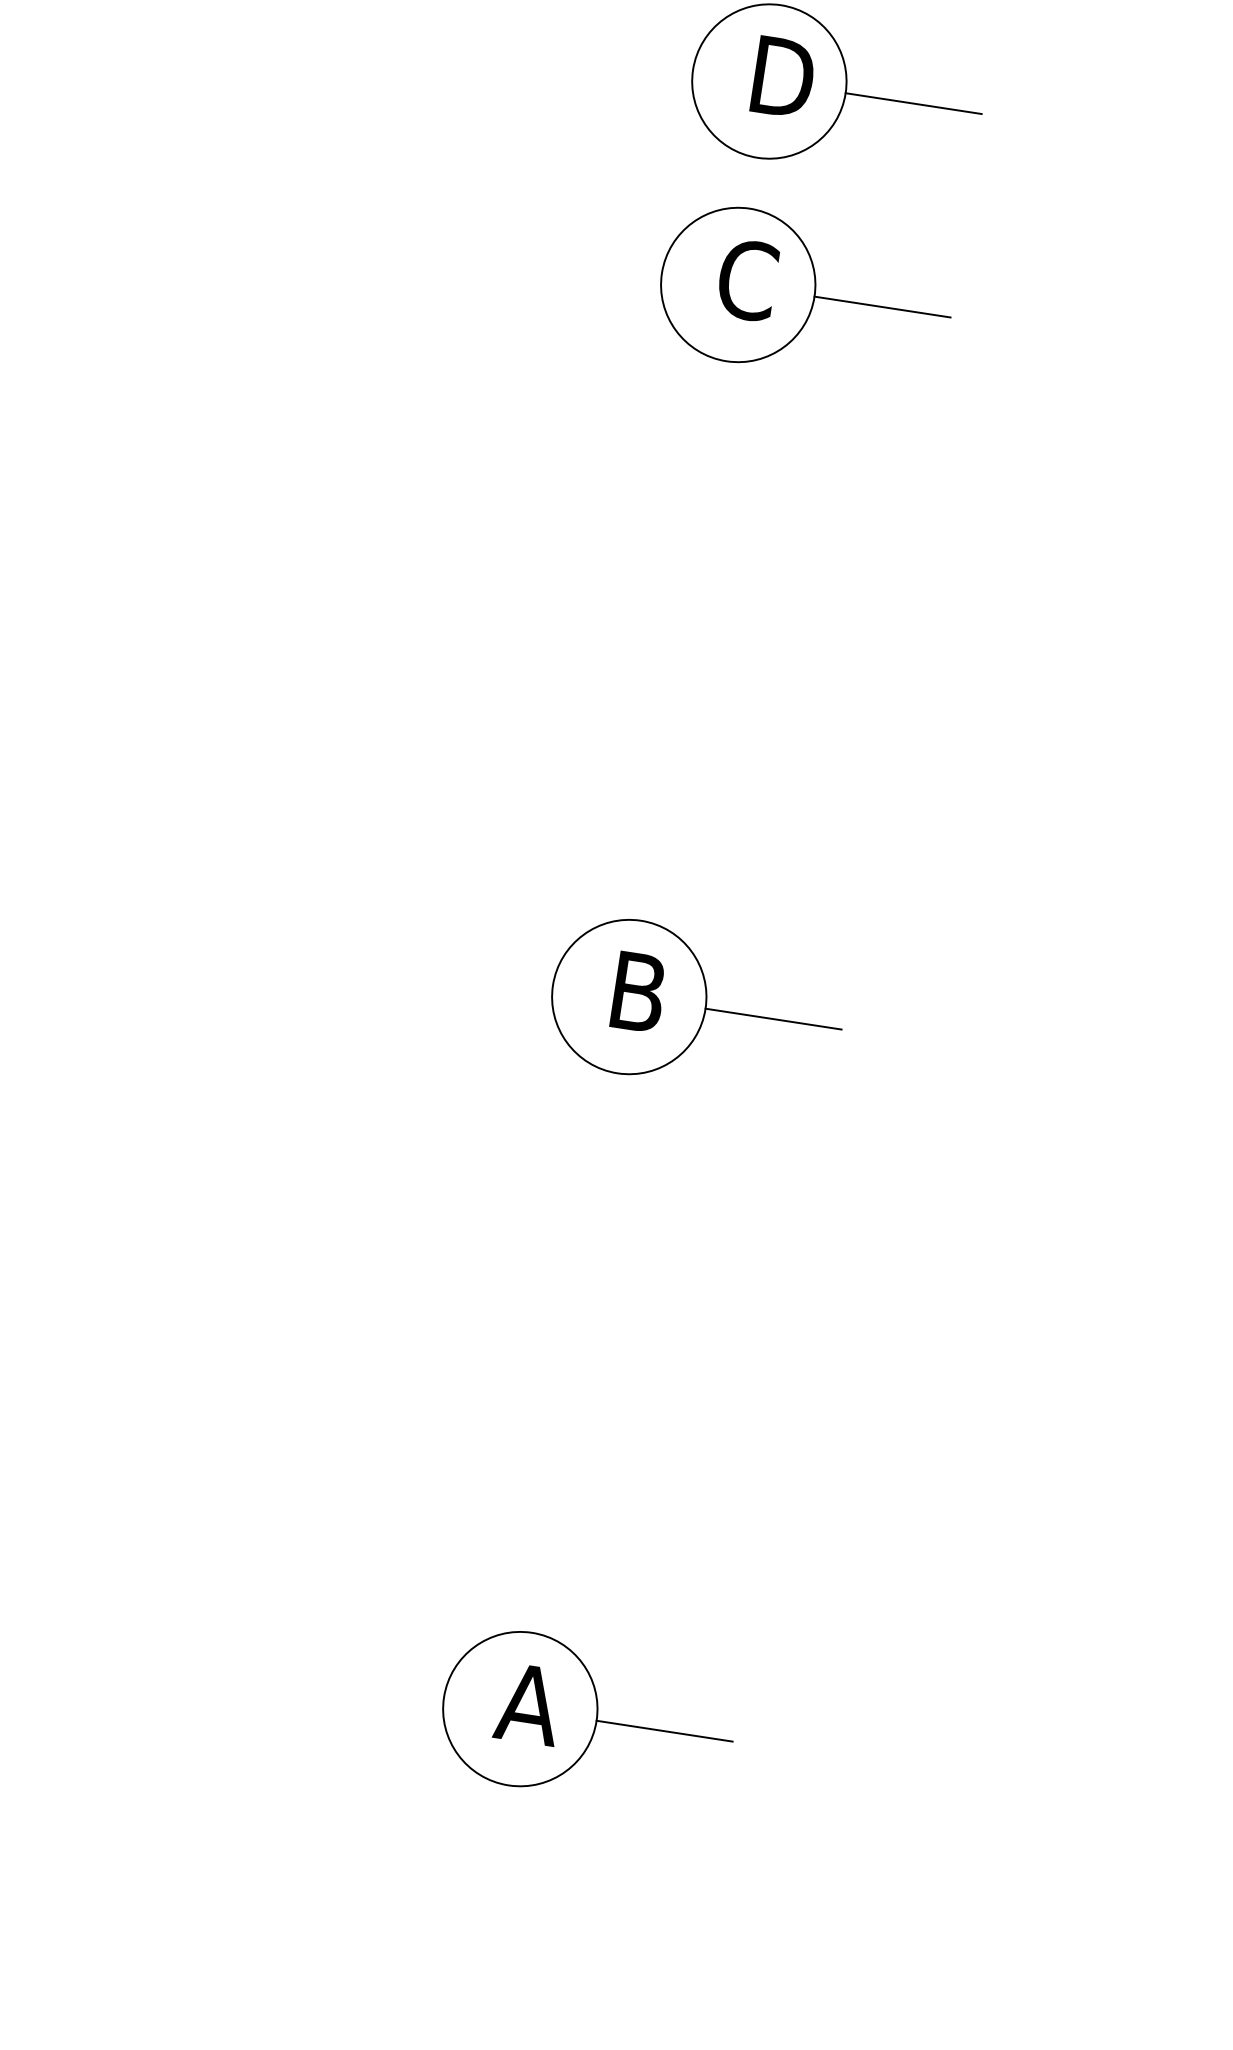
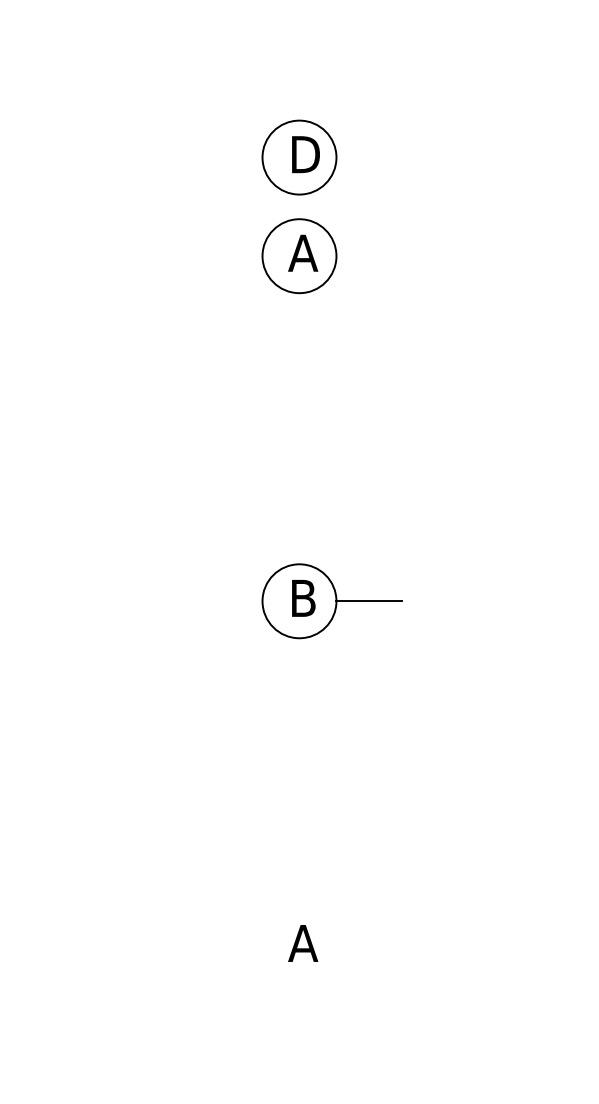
line: (913, 103) -> (369, 157), removed
text: (747, 280) -> (303, 253), C -> A
line: (882, 307) -> (369, 256), removed
part: (586, 1719) -> (331, 946), removed

